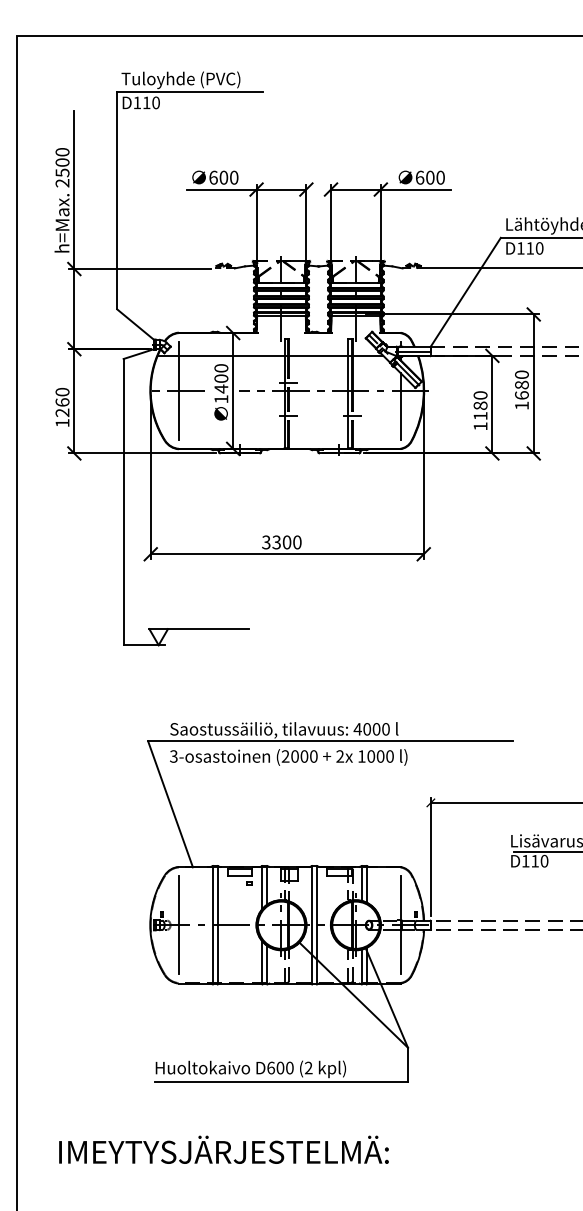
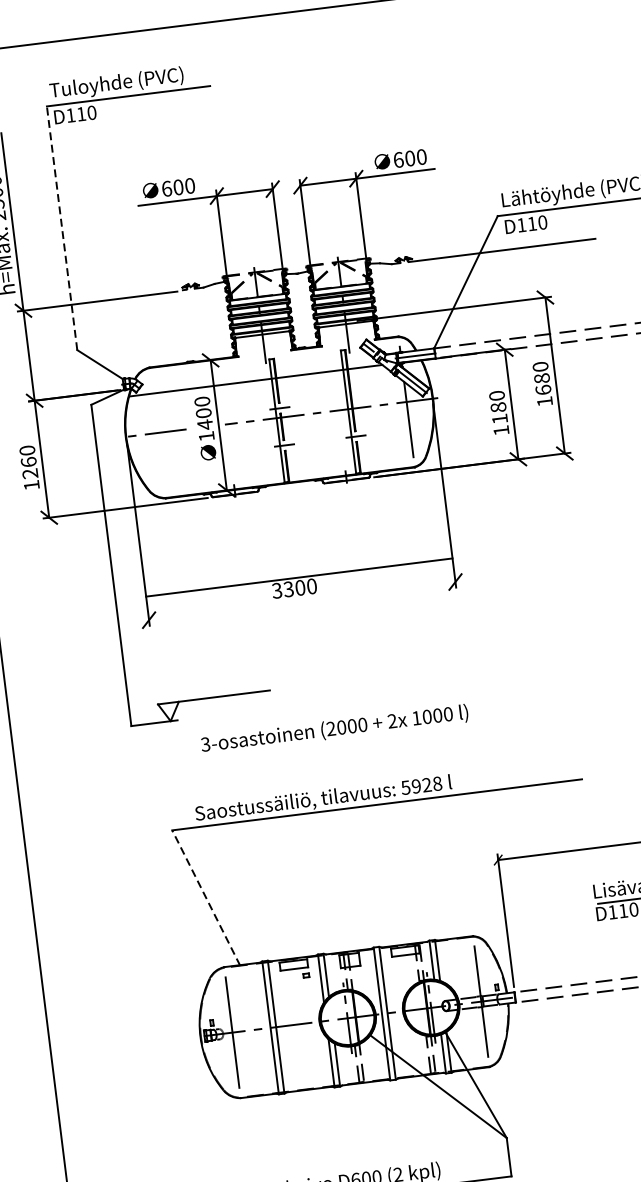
line: (117, 200) -> (62, 227), solid -> dashed
line: (178, 390) -> (157, 432), removed
line: (286, 554) -> (298, 577), moved
text: (371, 729) -> (421, 786), 4000 -> 5928
text: (288, 757) -> (334, 729), moved
line: (170, 804) -> (206, 898), solid -> dashed

